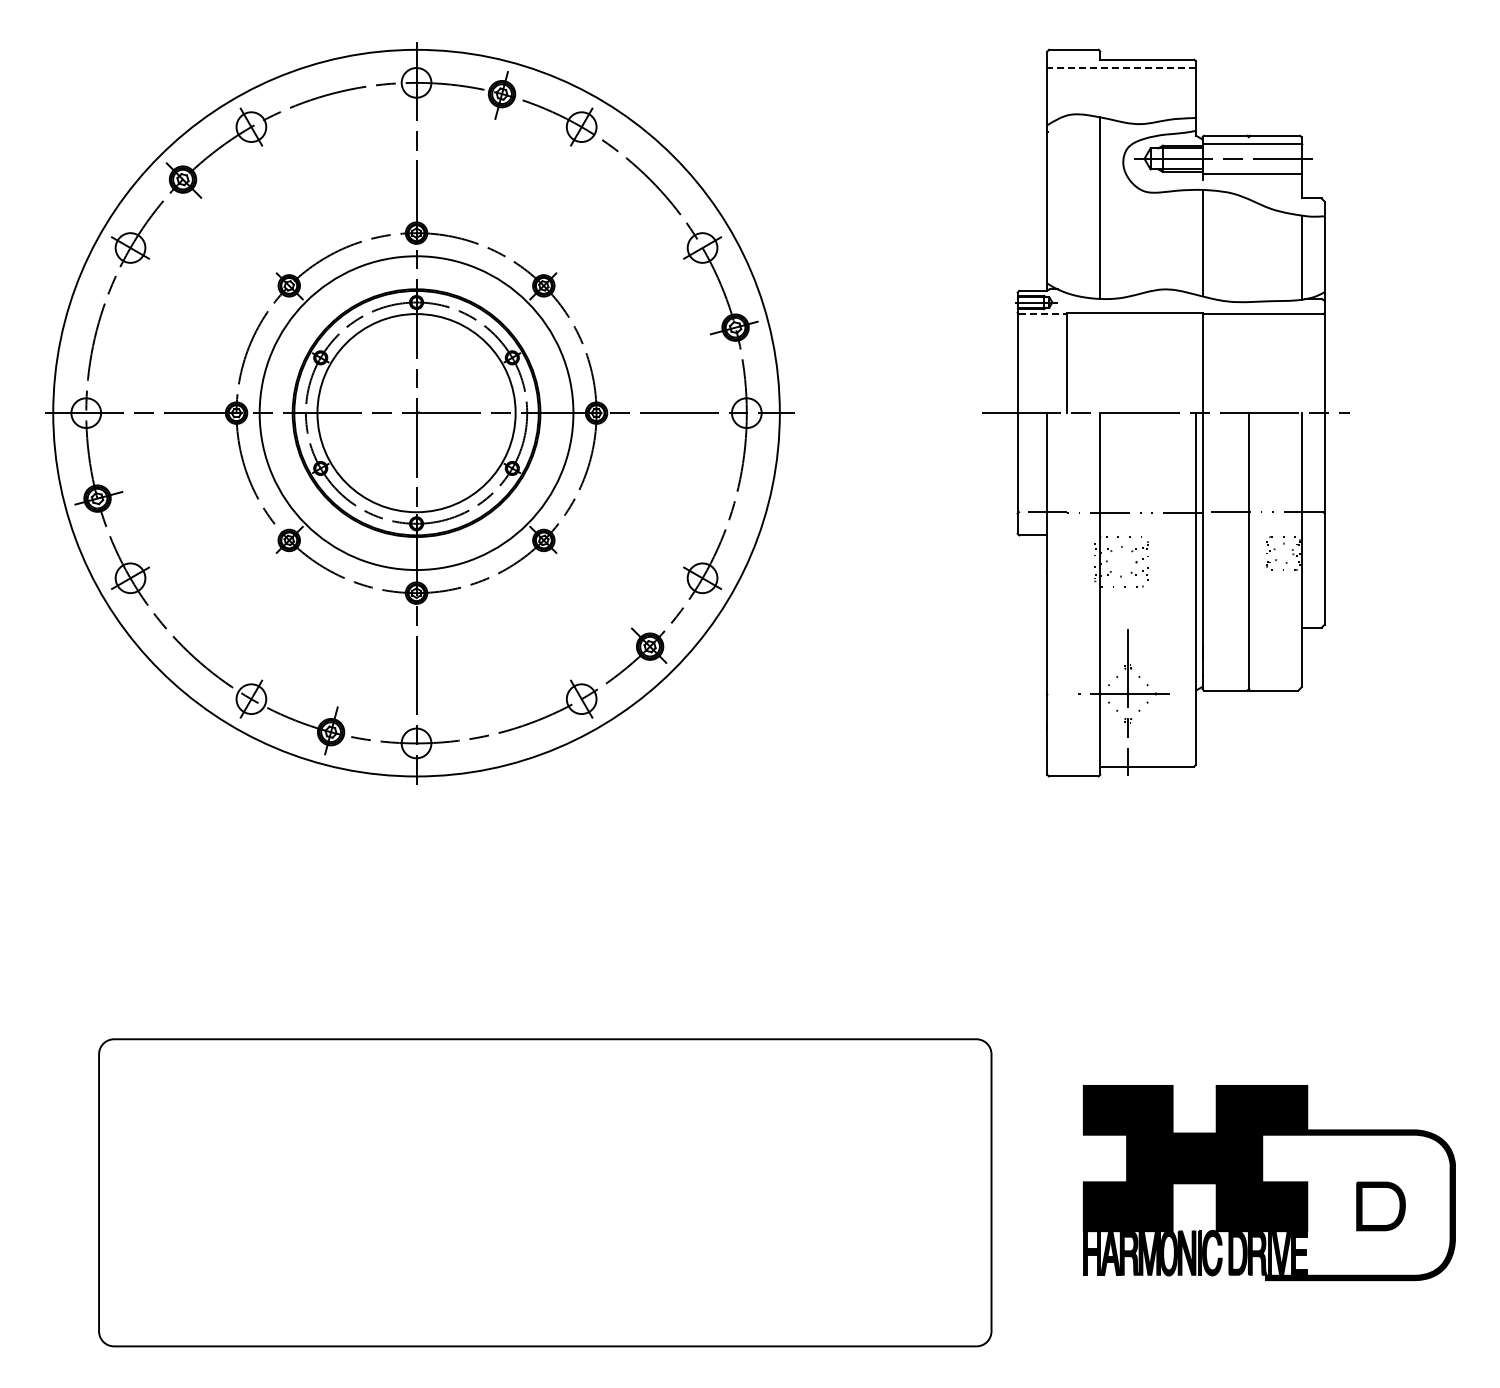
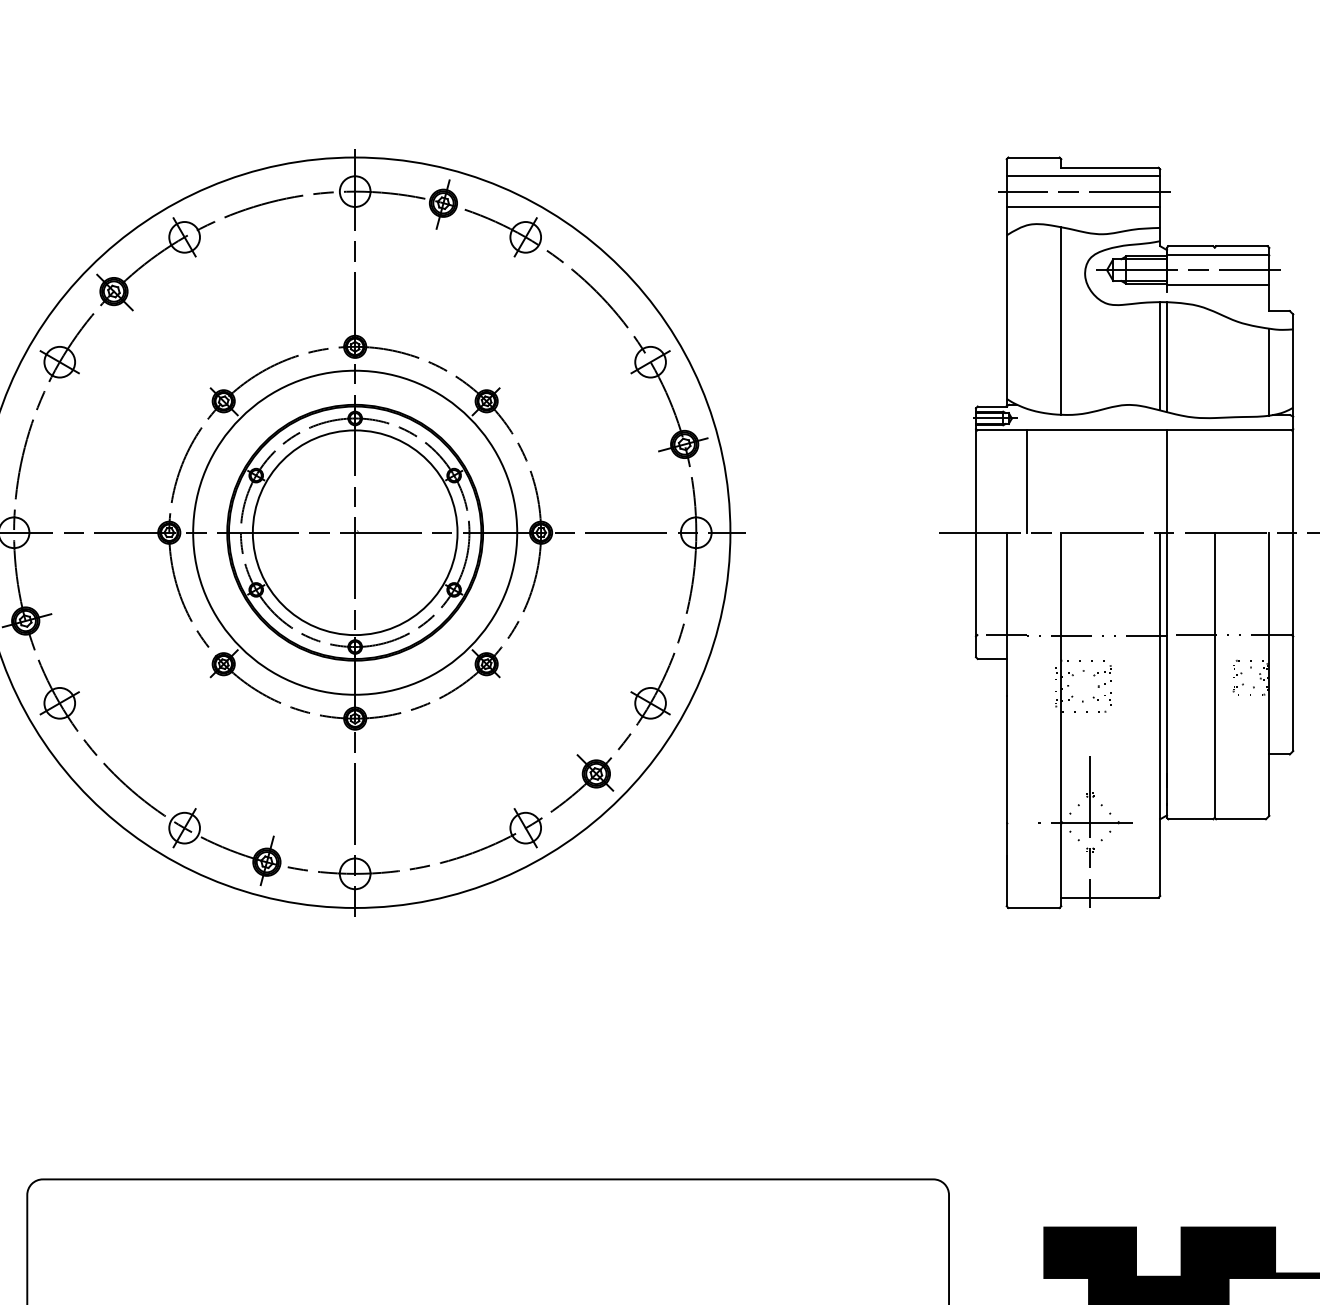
line: (1121, 68) -> (1083, 176), dashed -> solid
line: (1122, 82) -> (1084, 191), added
line: (1121, 97) -> (1083, 206), added
line: (1196, 241) -> (1160, 355), added
line: (1043, 314) -> (1002, 430), dashed -> solid

